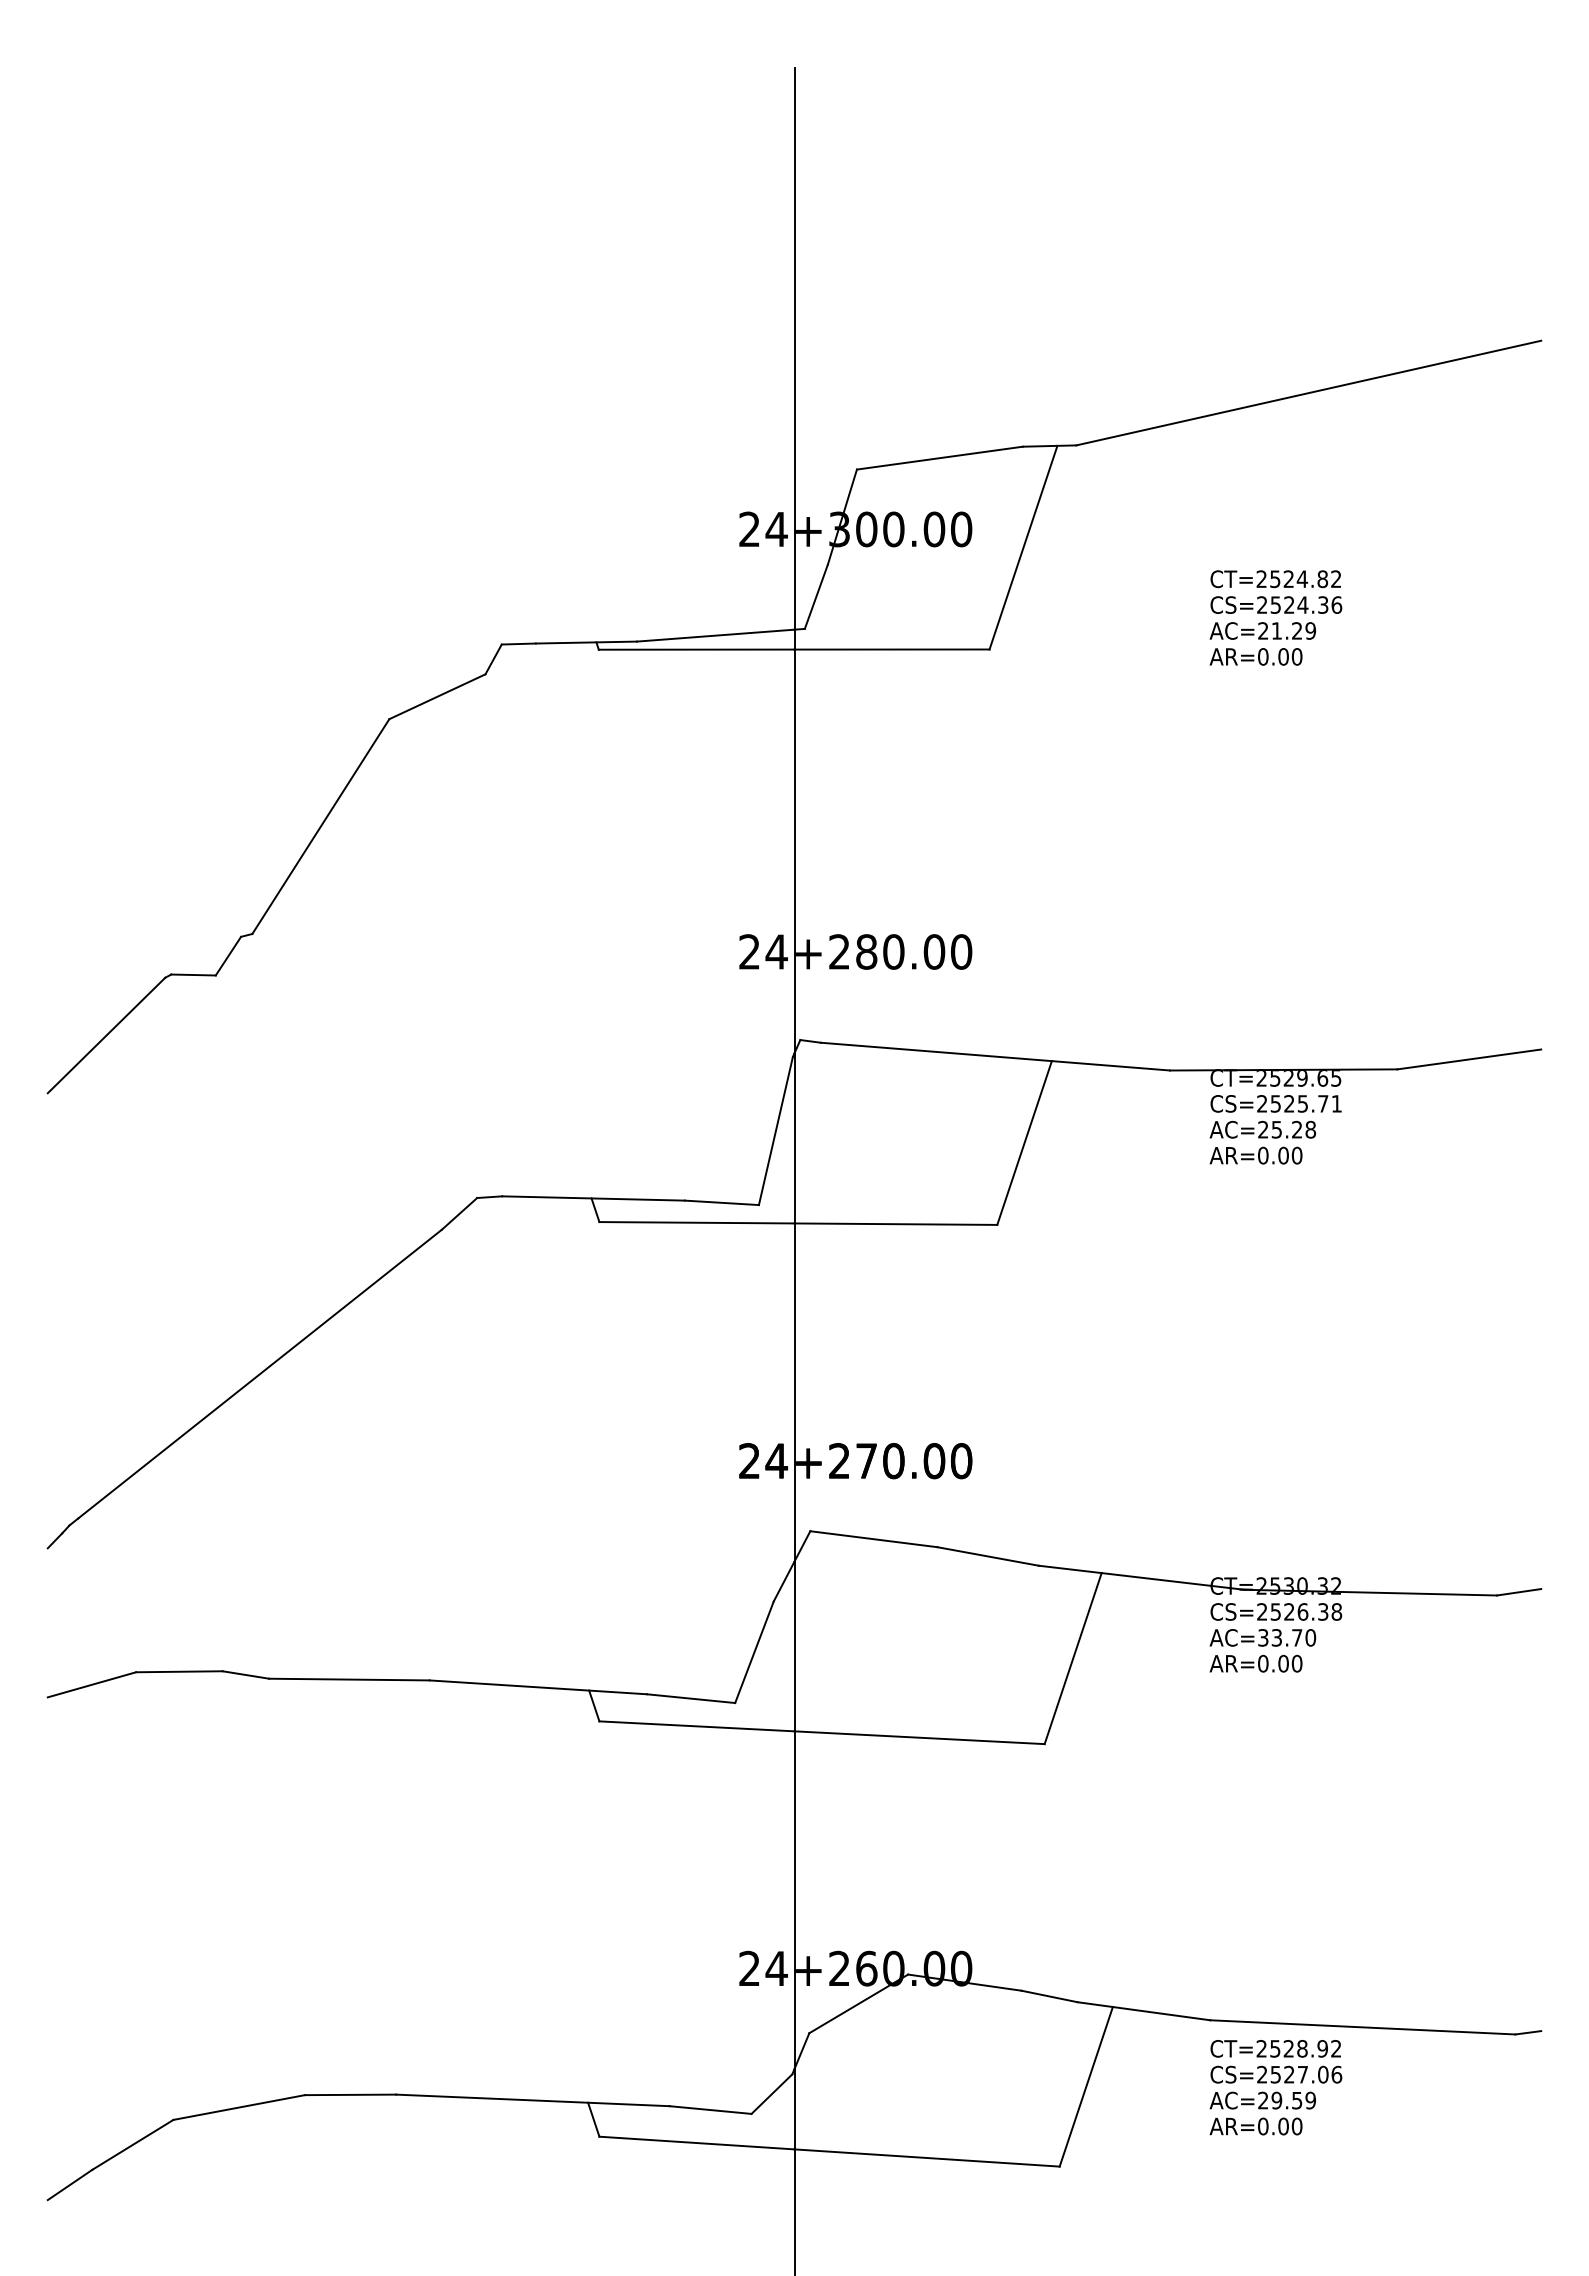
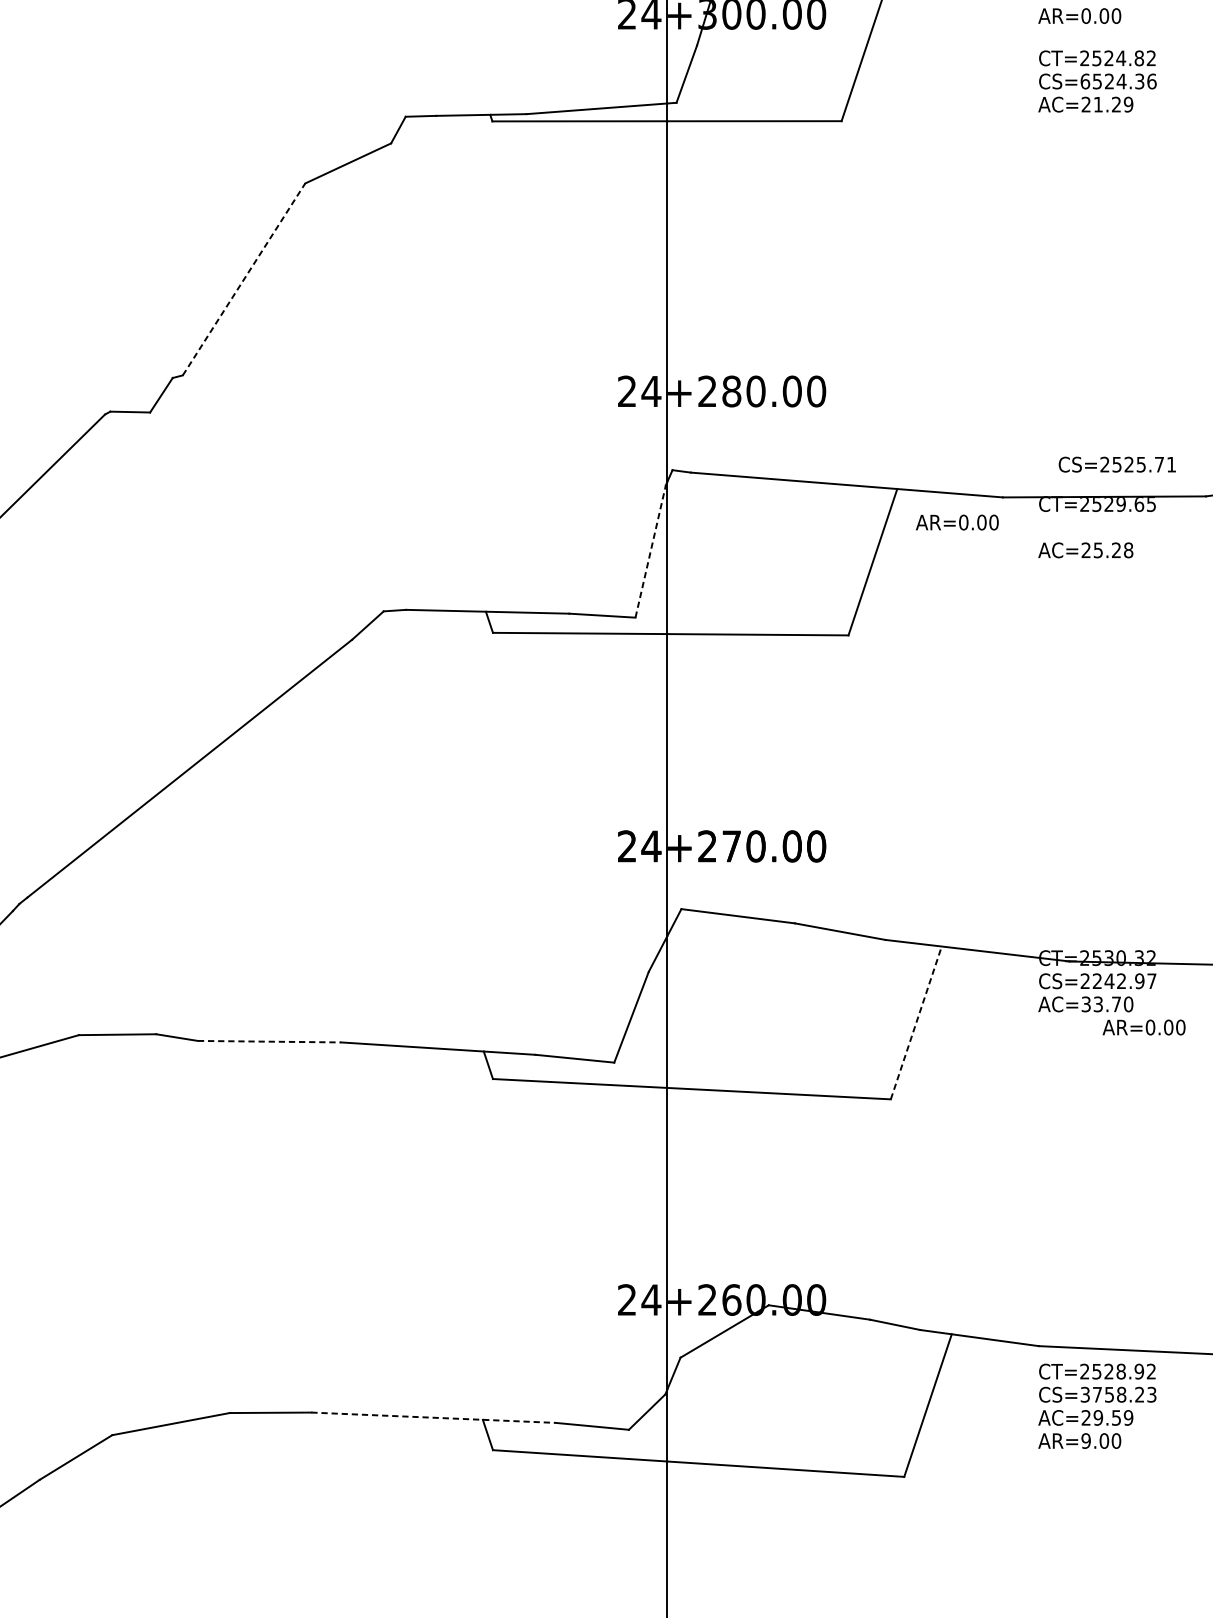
text: (1262, 604) -> (1085, 80), CS=2524.36 -> CS=6524.36
text: (1255, 656) -> (1079, 15), moved
line: (321, 826) -> (244, 279), solid -> dashed
text: (1275, 1103) -> (1116, 464), moved
line: (775, 1131) -> (650, 551), solid -> dashed
text: (1255, 1155) -> (956, 522), moved
text: (1306, 1611) -> (1124, 980), CS=2526.38 -> CS=2242.97
line: (1073, 1658) -> (916, 1022), solid -> dashed
text: (1255, 1663) -> (1143, 1027), moved
line: (349, 1679) -> (269, 1041), solid -> dashed
text: (1299, 2074) -> (1118, 1394), CS=2527.06 -> CS=3758.23
line: (532, 2100) -> (433, 1417), solid -> dashed
text: (1263, 2126) -> (1086, 1441), AR=0.00 -> AR=9.00

